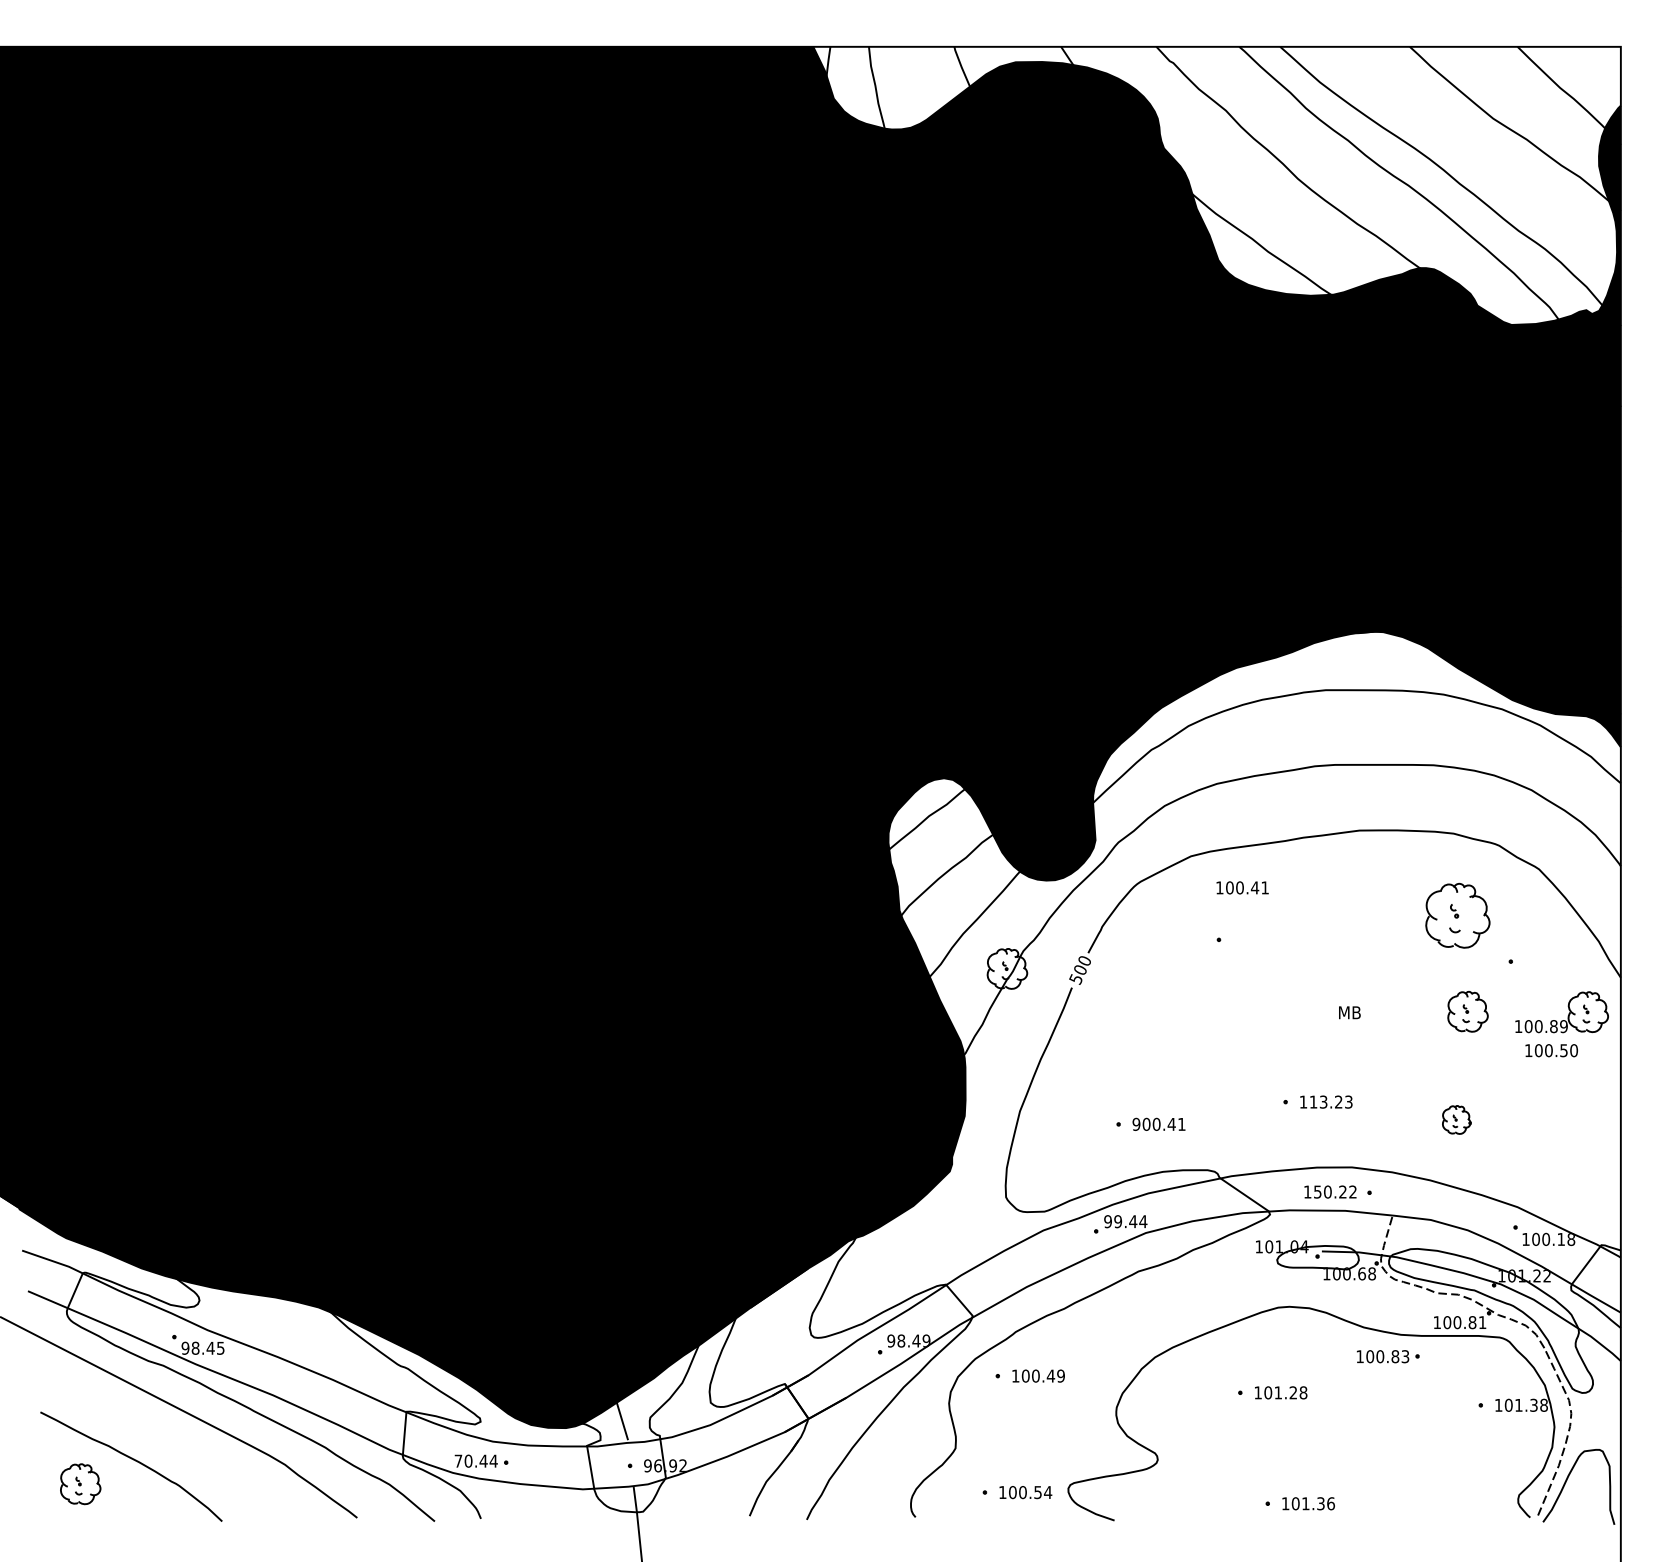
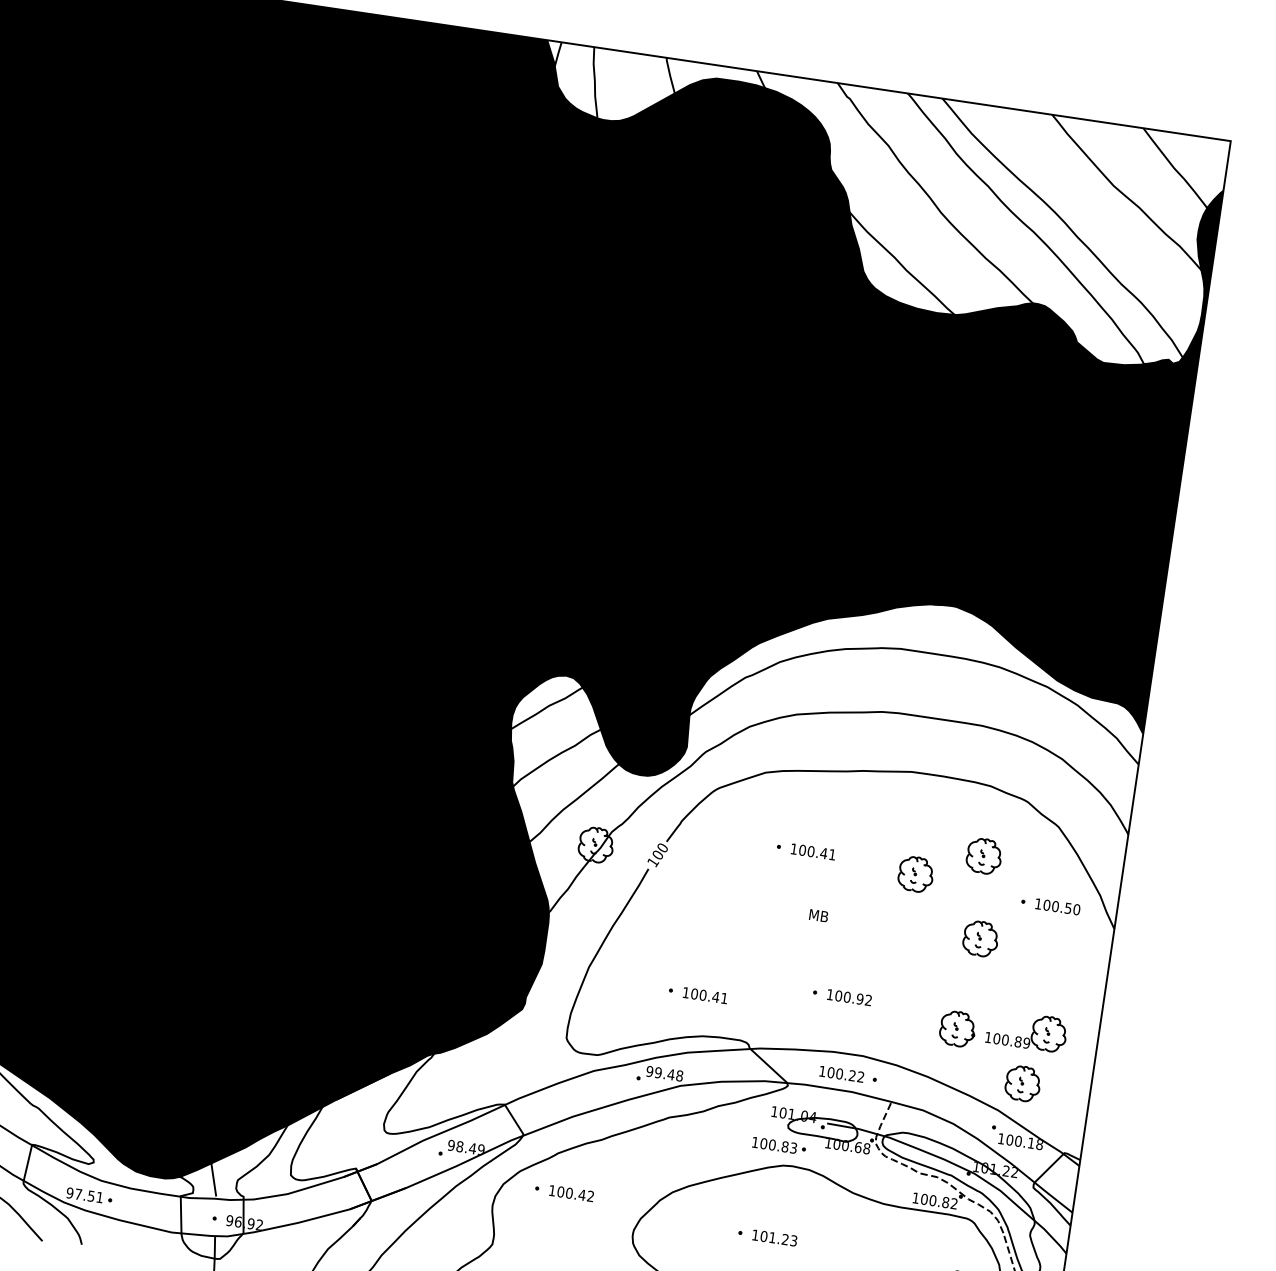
text: (1242, 887) -> (813, 851), moved
part: (1457, 915) -> (983, 856), size x0.62
part: (1381, 948) -> (915, 874), added
text: (1076, 979) -> (653, 862), 500 -> 100
text: (1349, 1012) -> (818, 915), moved
part: (1568, 1013) -> (1032, 1032), moved
text: (1551, 1050) -> (1057, 906), moved
text: (1330, 1101) -> (853, 997), 113.23 -> 100.92
part: (1456, 1119) -> (957, 1028), size x1.43
text: (1136, 1123) -> (686, 992), 900.41 -> 100.41
part: (1541, 1171) -> (1023, 1083), added
text: (1317, 1191) -> (830, 1072), 150.22 -> 100.22
text: (1143, 1221) -> (679, 1075), 99.44 -> 99.48
text: (1482, 1322) -> (954, 1203), 100.81 -> 100.82
part: (1387, 1356) -> (778, 1145), moved
text: (1060, 1375) -> (590, 1195), 100.49 -> 100.42
text: (1303, 1392) -> (793, 1240), 101.28 -> 101.23
text: (475, 1460) -> (84, 1194), 70.44 -> 97.51

